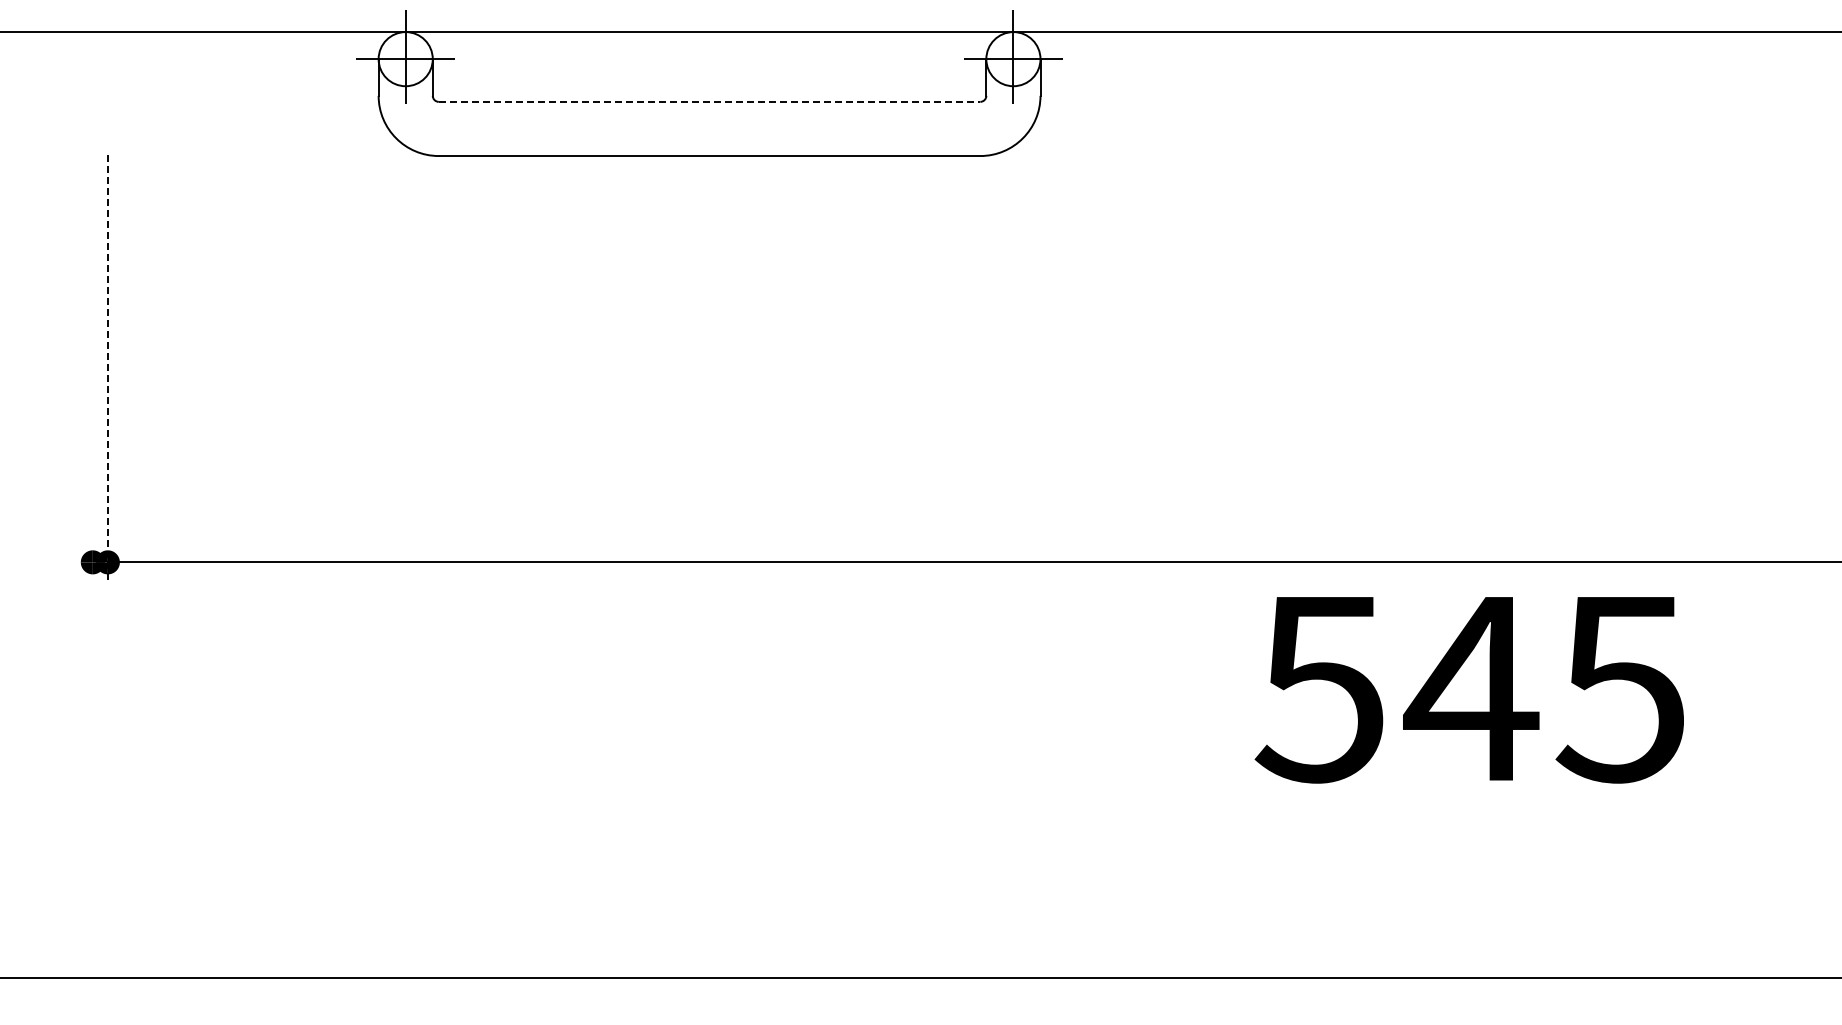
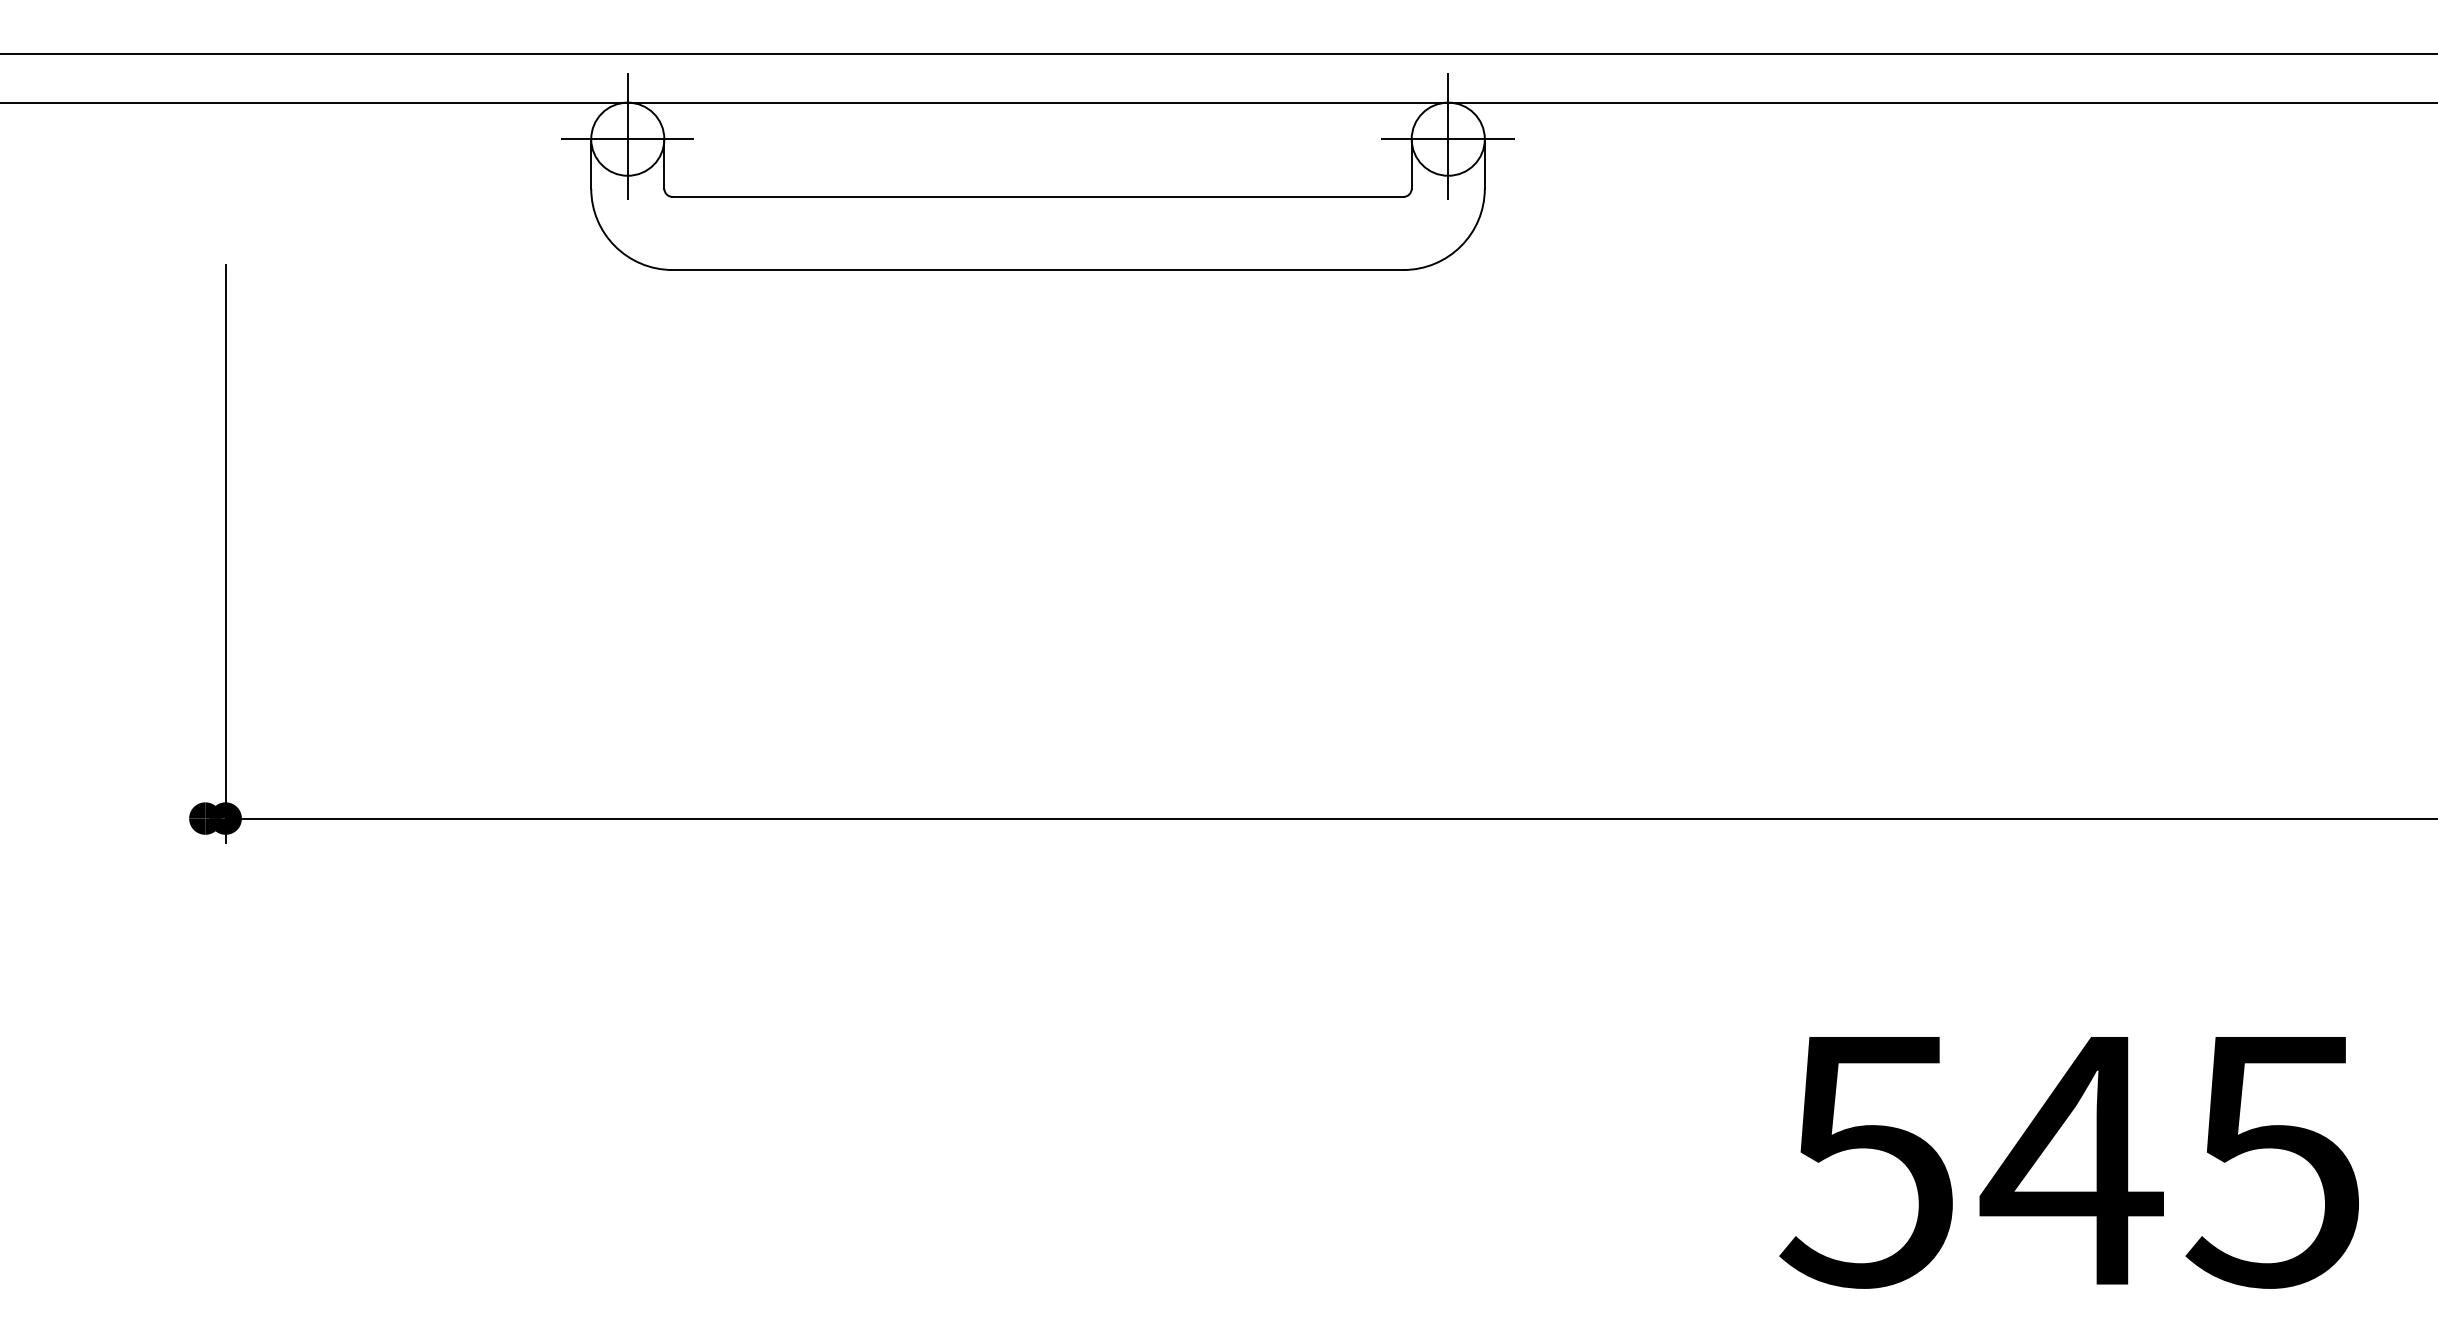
line: (709, 101) -> (1037, 196), dashed -> solid
line: (107, 366) -> (225, 554), dashed -> solid
text: (1468, 690) -> (2068, 1163), moved

